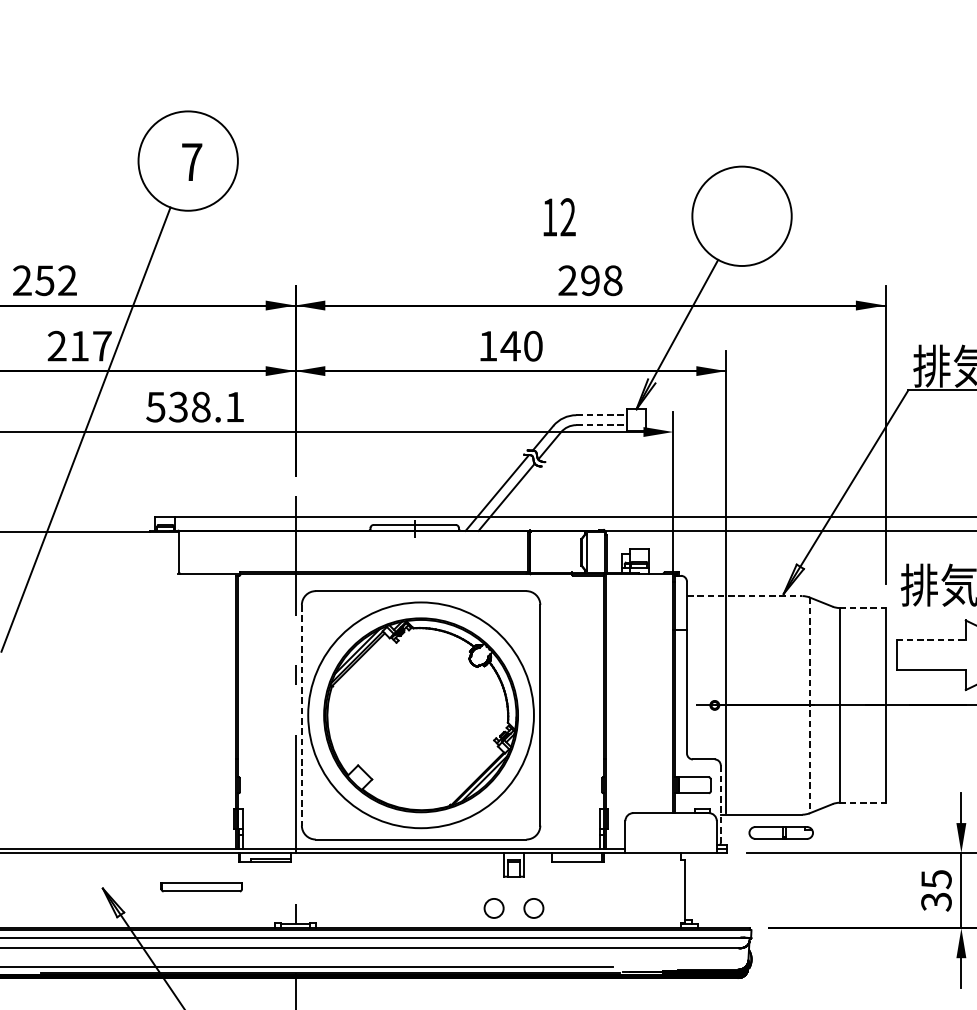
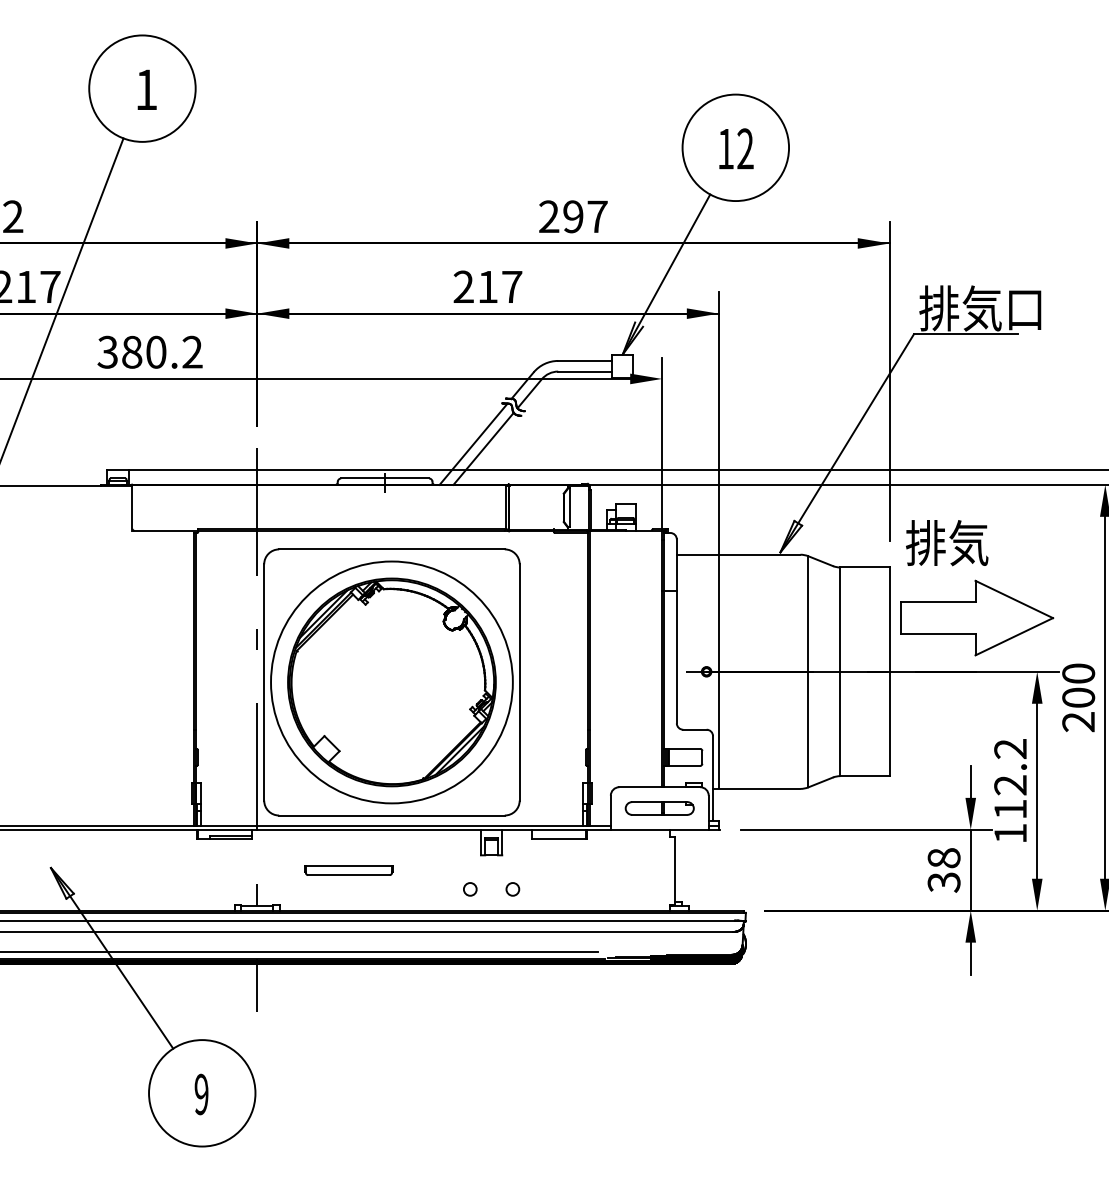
text: (191, 161) -> (146, 89), 7 -> 1
text: (559, 216) -> (736, 148), moved
text: (612, 280) -> (597, 216), 298 -> 297
text: (510, 345) -> (487, 286), 140 -> 217
text: (195, 406) -> (150, 351), 538.1 -> 380.2
line: (601, 414) -> (585, 360), dashed -> solid
line: (601, 425) -> (585, 371), dashed -> solid
line: (744, 595) -> (738, 554), dashed -> solid
line: (862, 608) -> (864, 567), dashed -> solid
line: (931, 640) -> (938, 602), dashed -> solid
line: (809, 705) -> (808, 671), dashed -> solid
line: (302, 715) -> (264, 682), dashed -> solid
line: (862, 803) -> (864, 776), dashed -> solid
line: (721, 804) -> (713, 777), dashed -> solid
part: (780, 832) -> (659, 808), moved
text: (935, 879) -> (943, 858), 35 -> 38
part: (201, 887) -> (348, 870), moved
circle: (494, 908) -> (470, 889), size x0.62
circle: (533, 908) -> (512, 889), size x0.62

